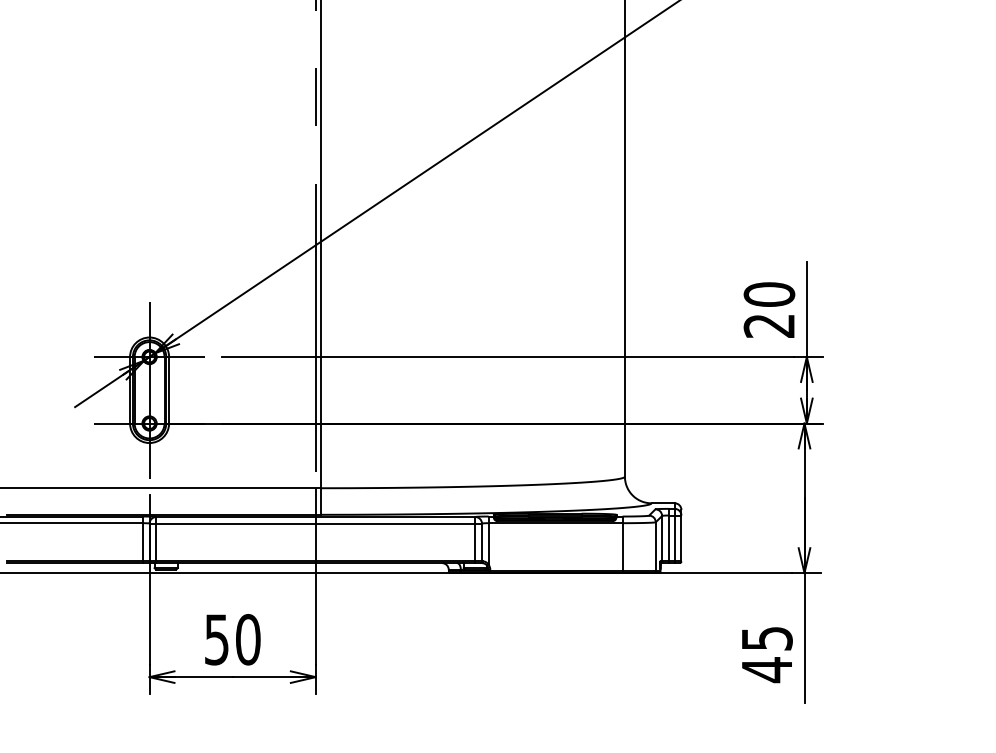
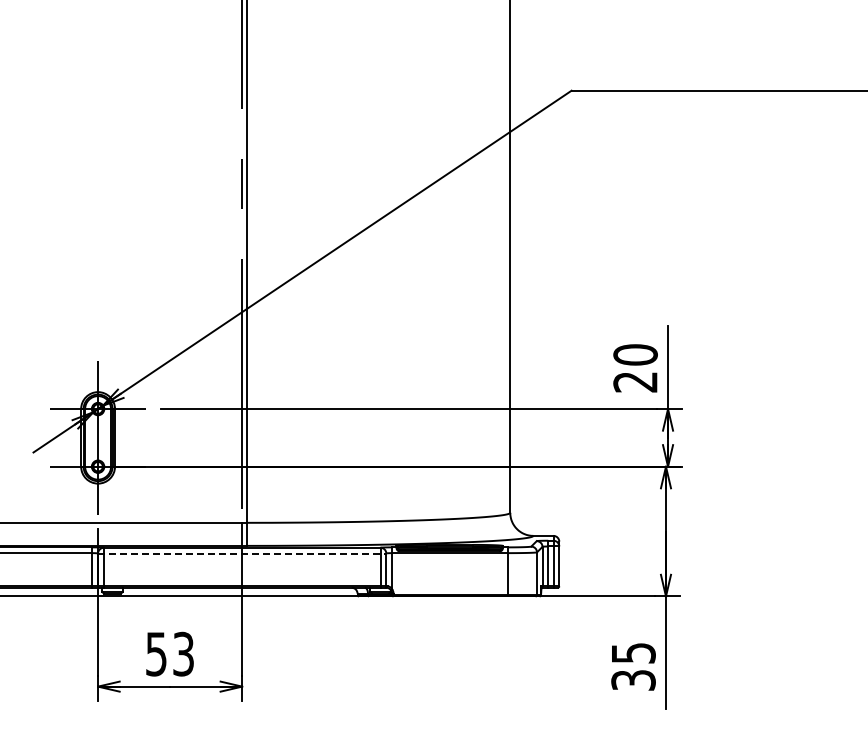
line: (316, 523) -> (242, 553), solid -> dashed
text: (248, 638) -> (183, 653), 50 -> 53
text: (767, 670) -> (633, 680), 45 -> 35

